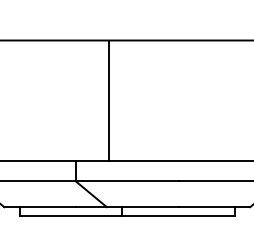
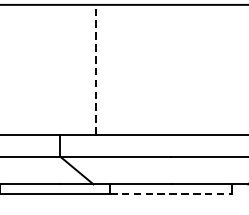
line: (109, 100) -> (96, 69), solid -> dashed
line: (179, 216) -> (171, 194), solid -> dashed

